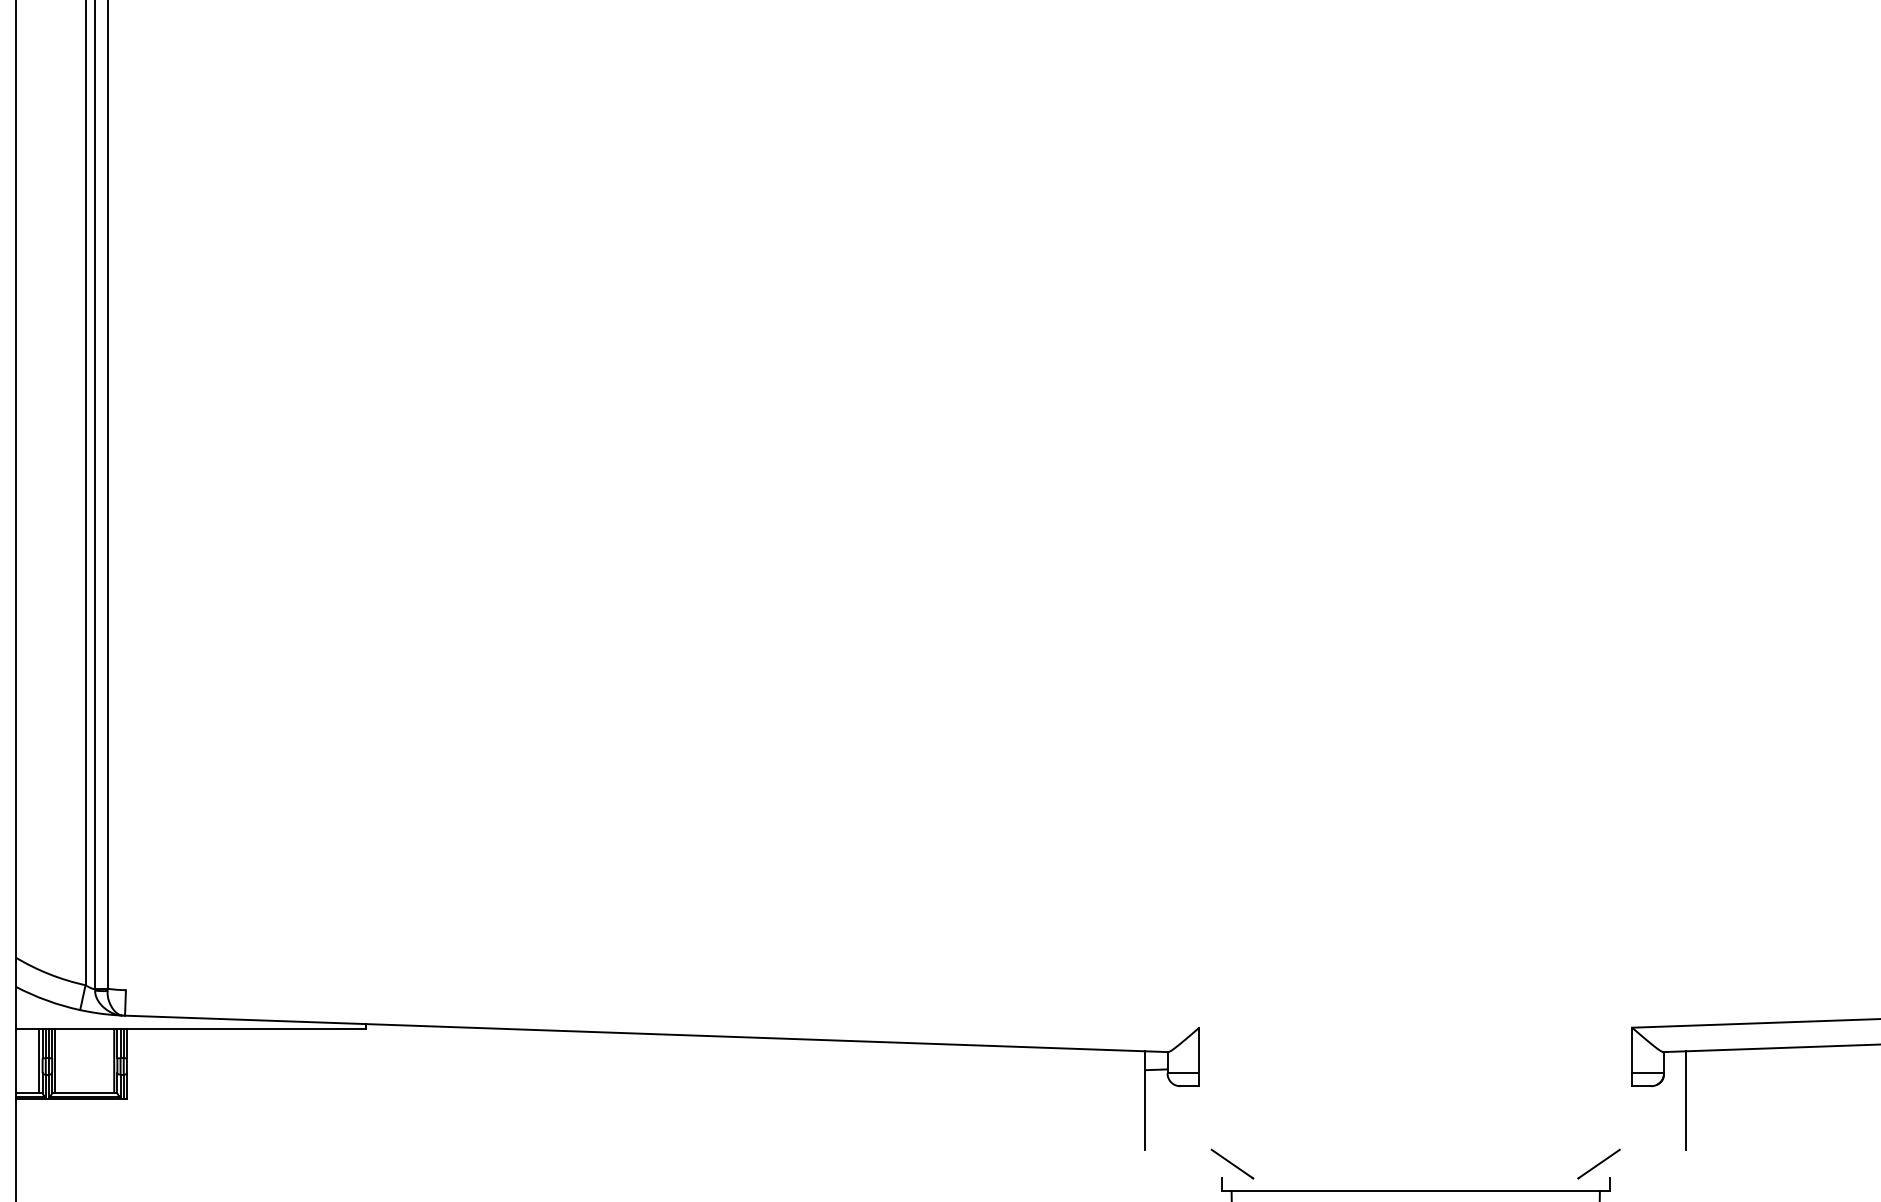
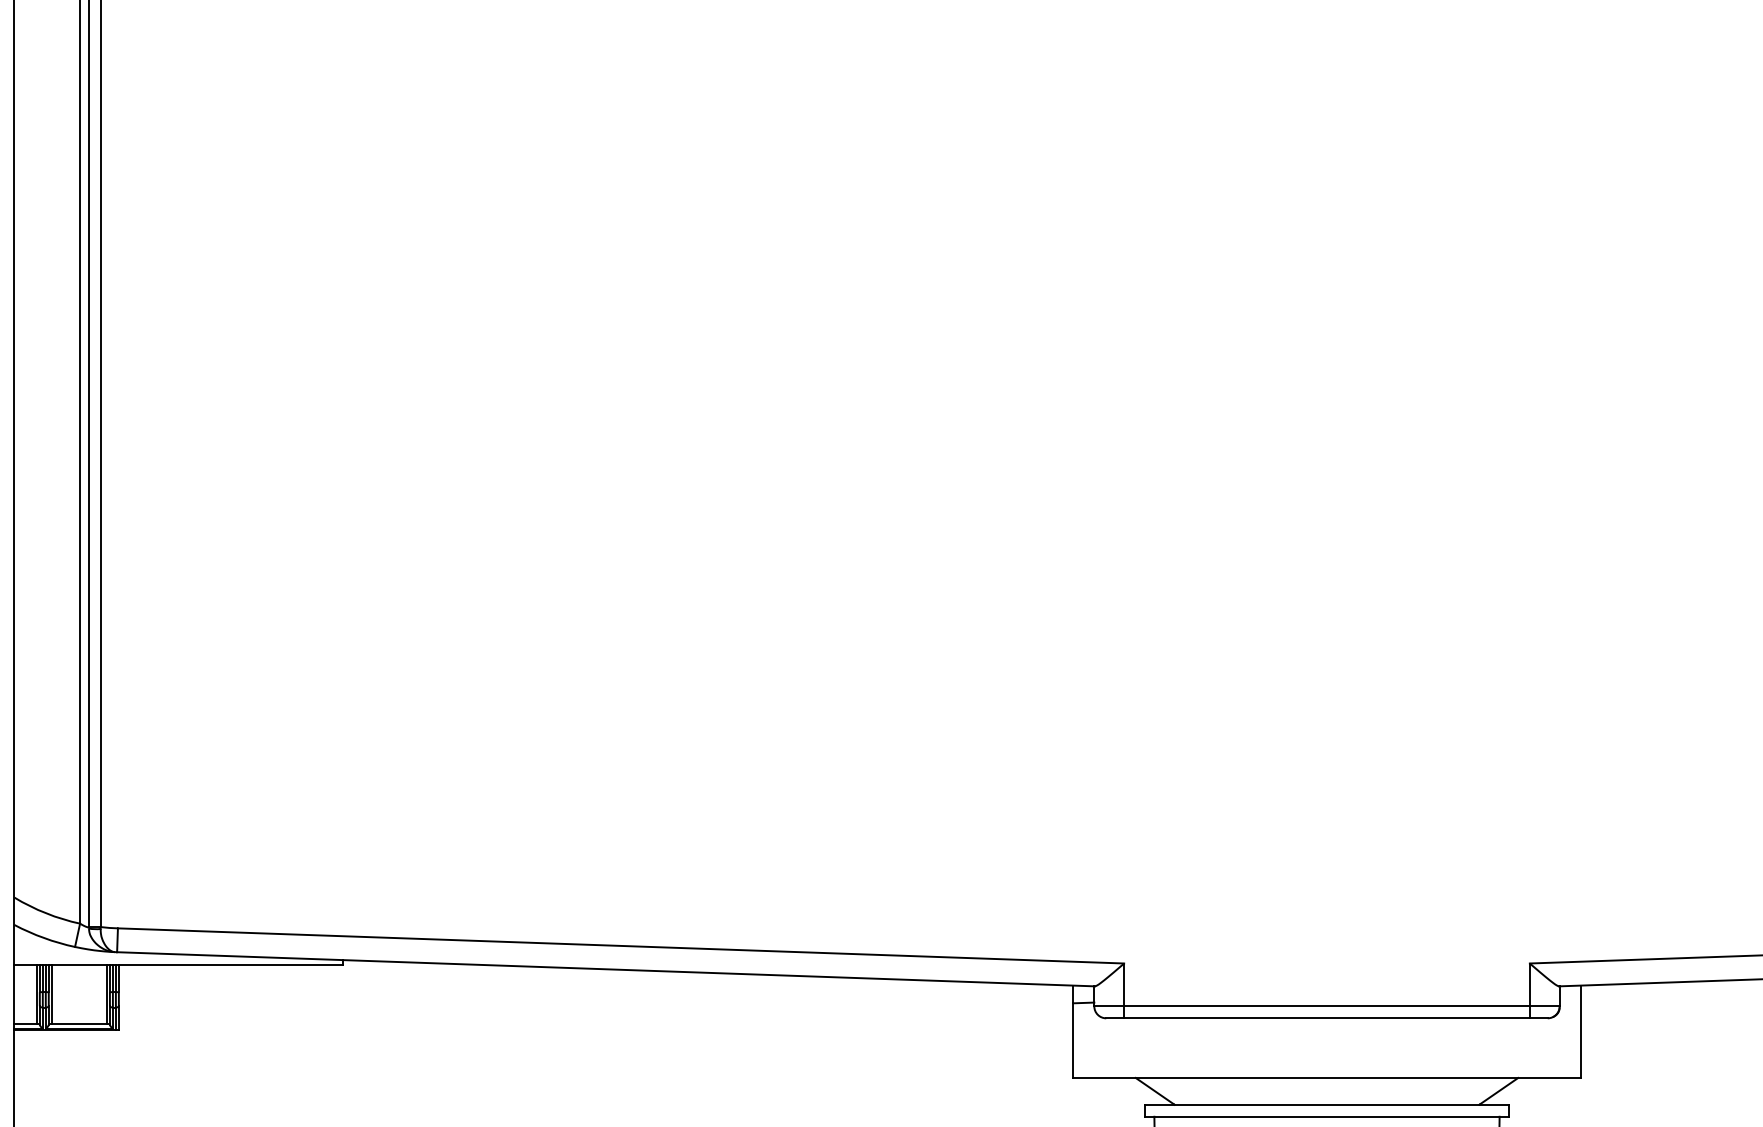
line: (662, 1008) -> (620, 945), added
line: (1415, 1073) -> (1326, 1006), added
line: (1415, 1086) -> (1326, 1018), added
line: (1415, 1149) -> (1326, 1077), added
line: (1415, 1178) -> (1326, 1104), added

